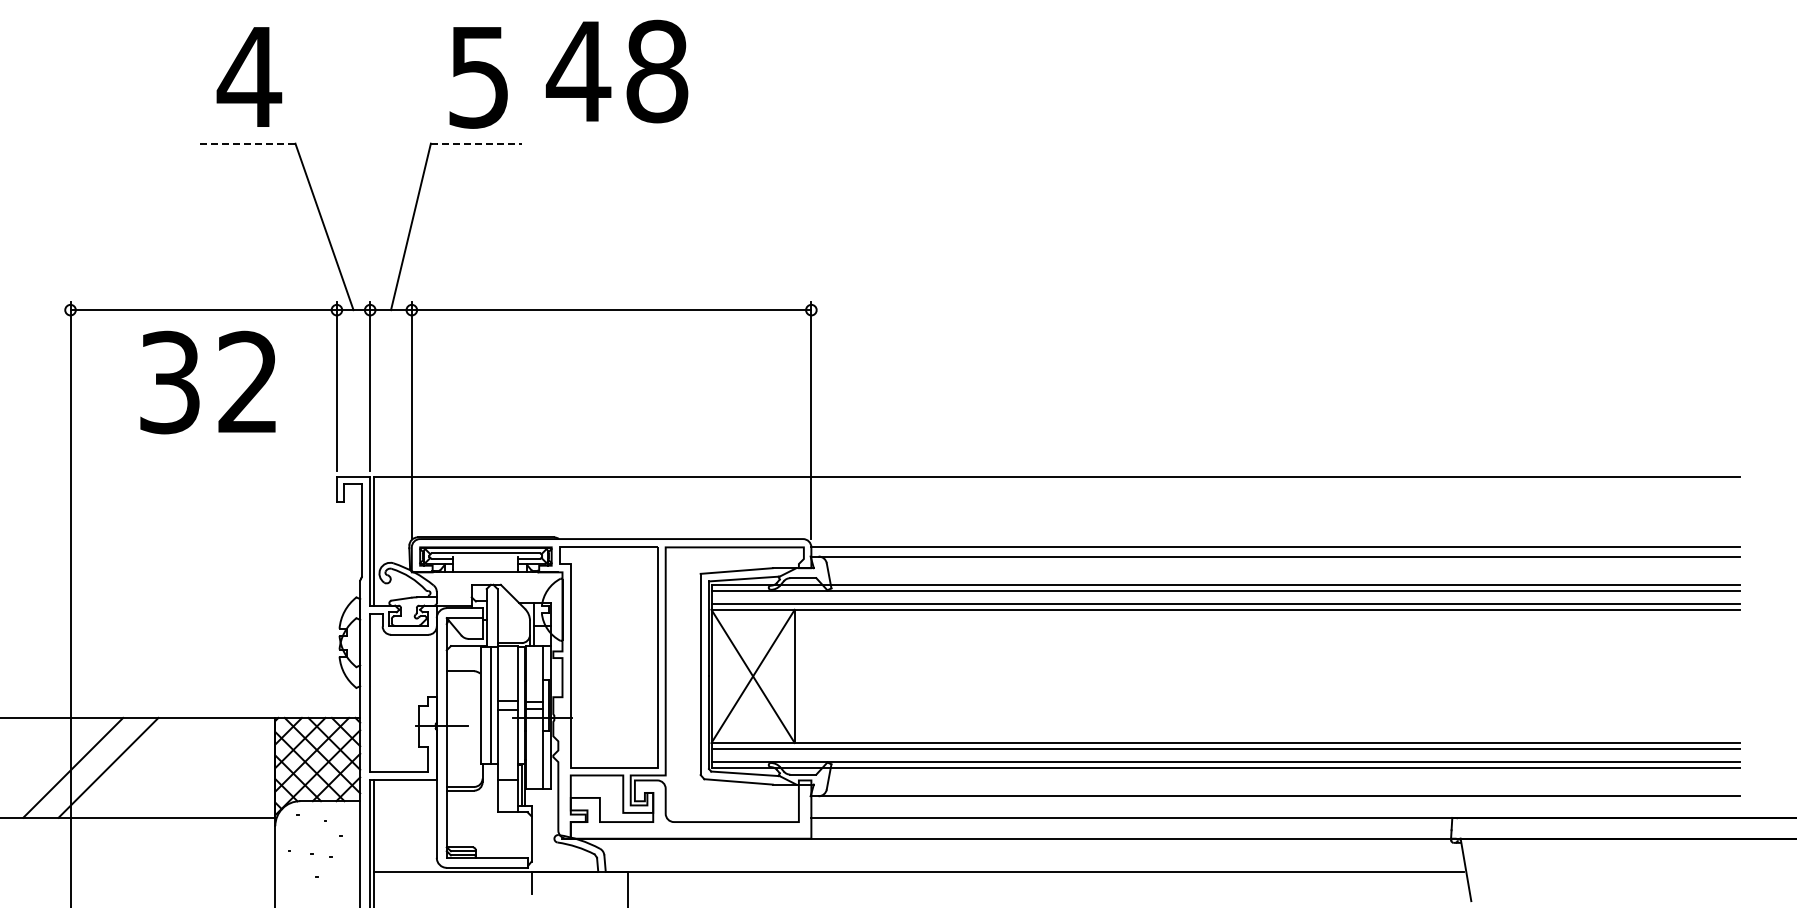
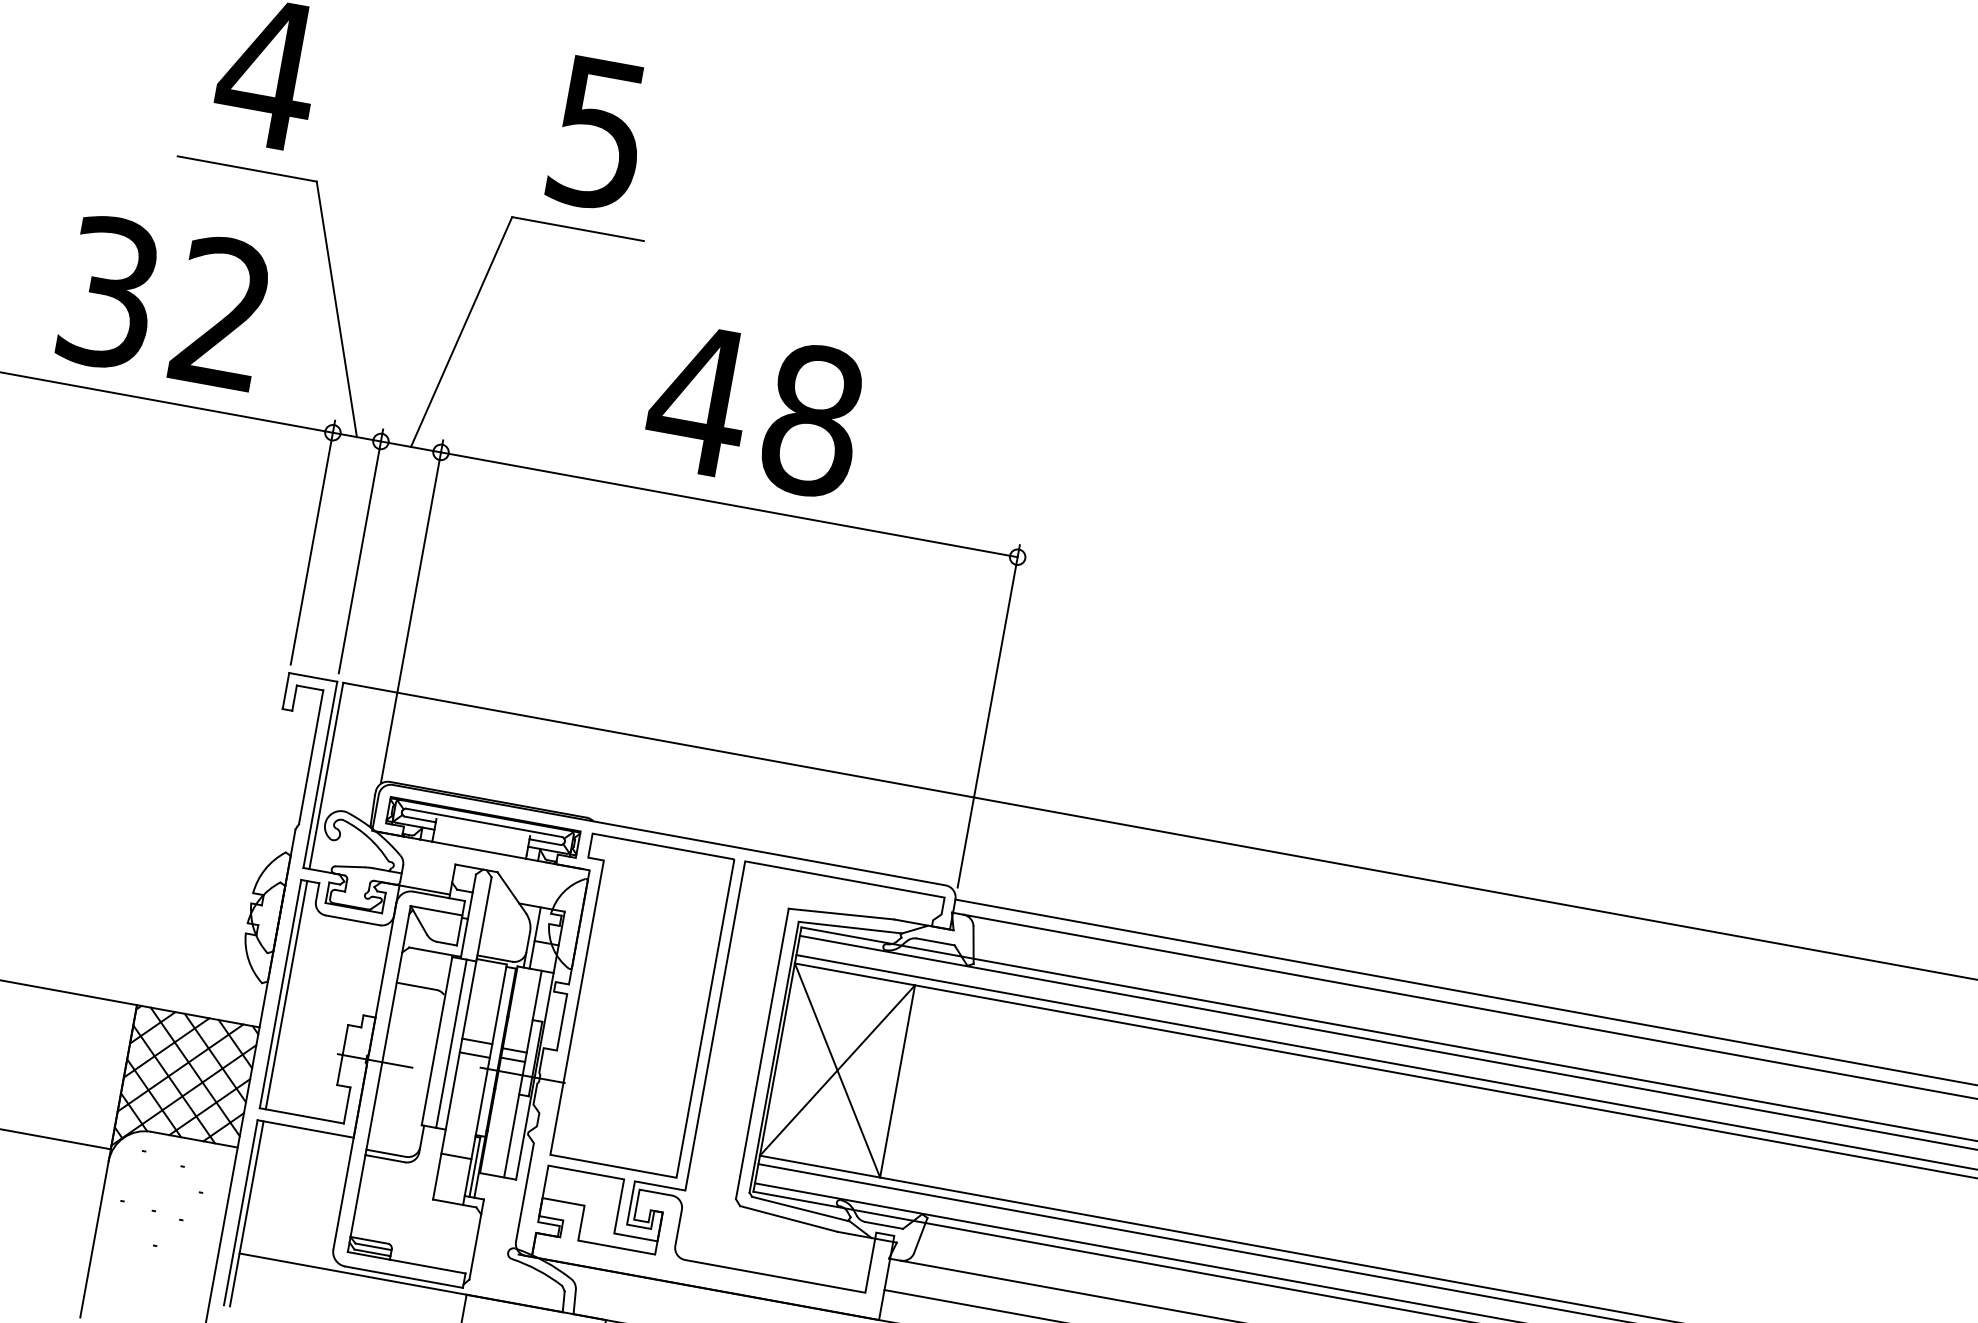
text: (617, 71) -> (755, 410), moved
line: (246, 143) -> (246, 168), dashed -> solid
line: (476, 143) -> (578, 228), dashed -> solid
text: (207, 382) -> (163, 302), moved
line: (374, 692) -> (286, 994), added

